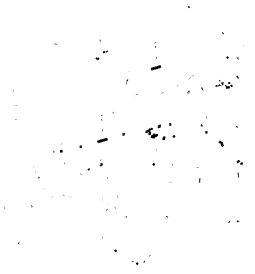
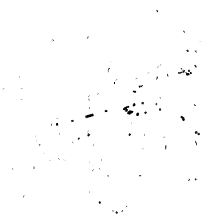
part: (101, 54) -> (137, 88), moved
part: (156, 55) -> (131, 49), removed
part: (203, 124) -> (157, 103), moved

